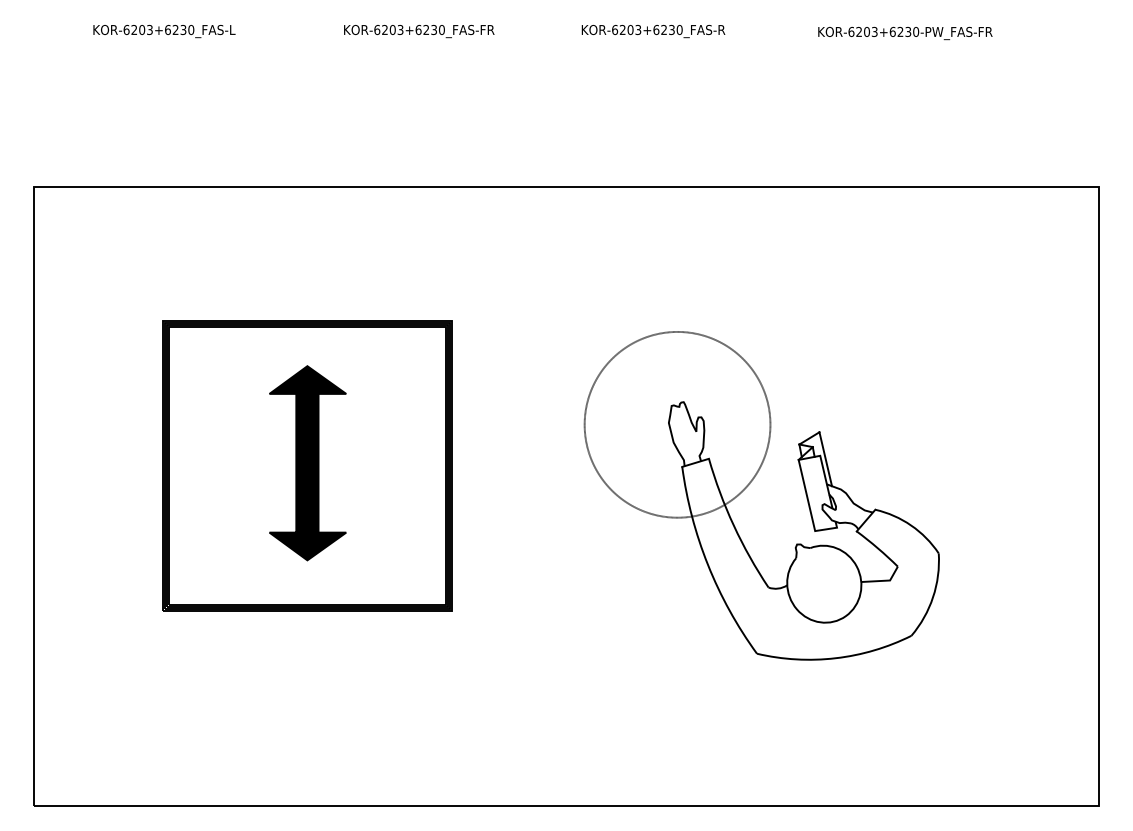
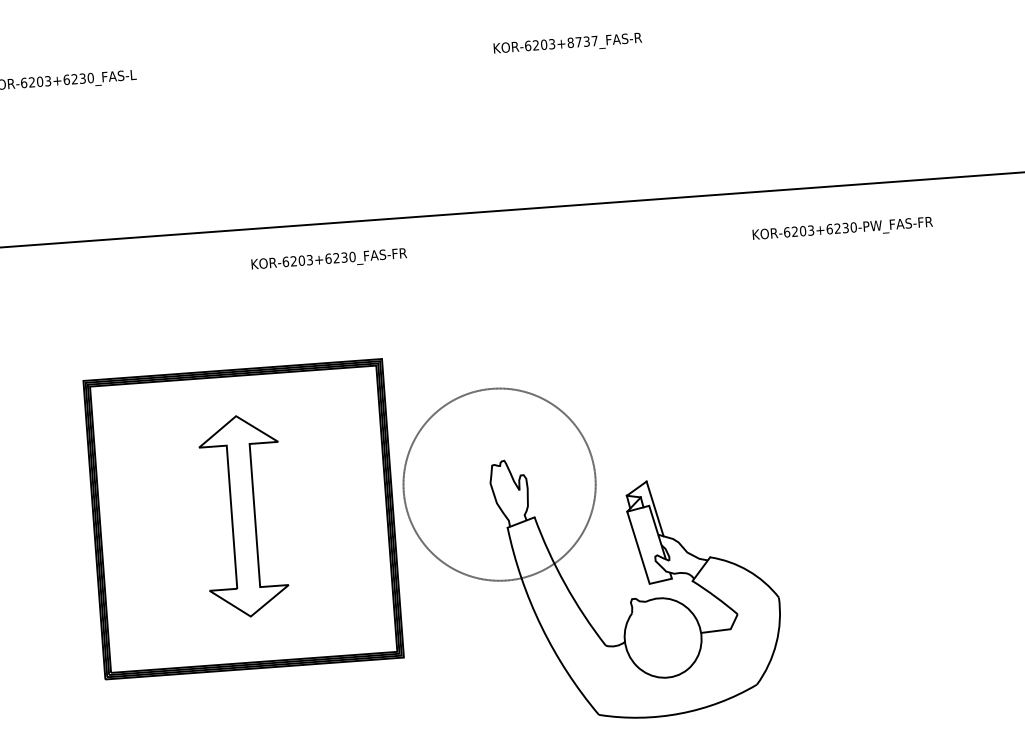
text: (667, 29) -> (582, 41), KOR-6203+6230_FAS-R -> KOR-6203+8737_FAS-R
text: (419, 31) -> (329, 260), moved
text: (905, 33) -> (842, 229), moved
fill: (307, 463) -> (243, 516), removed
part: (749, 485) -> (578, 541), moved

